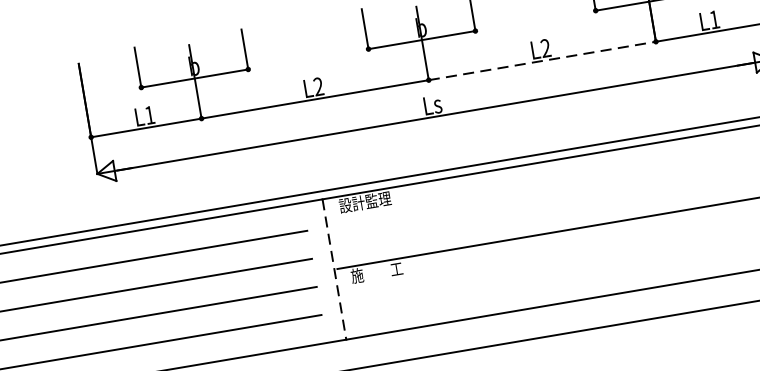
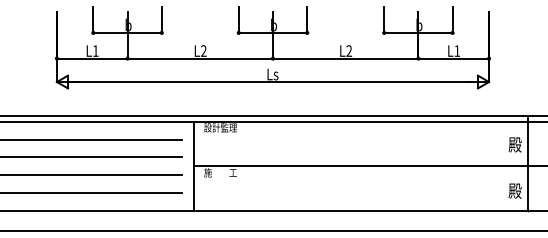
line: (542, 60) -> (345, 58), dashed -> solid
line: (334, 269) -> (194, 166), dashed -> solid

